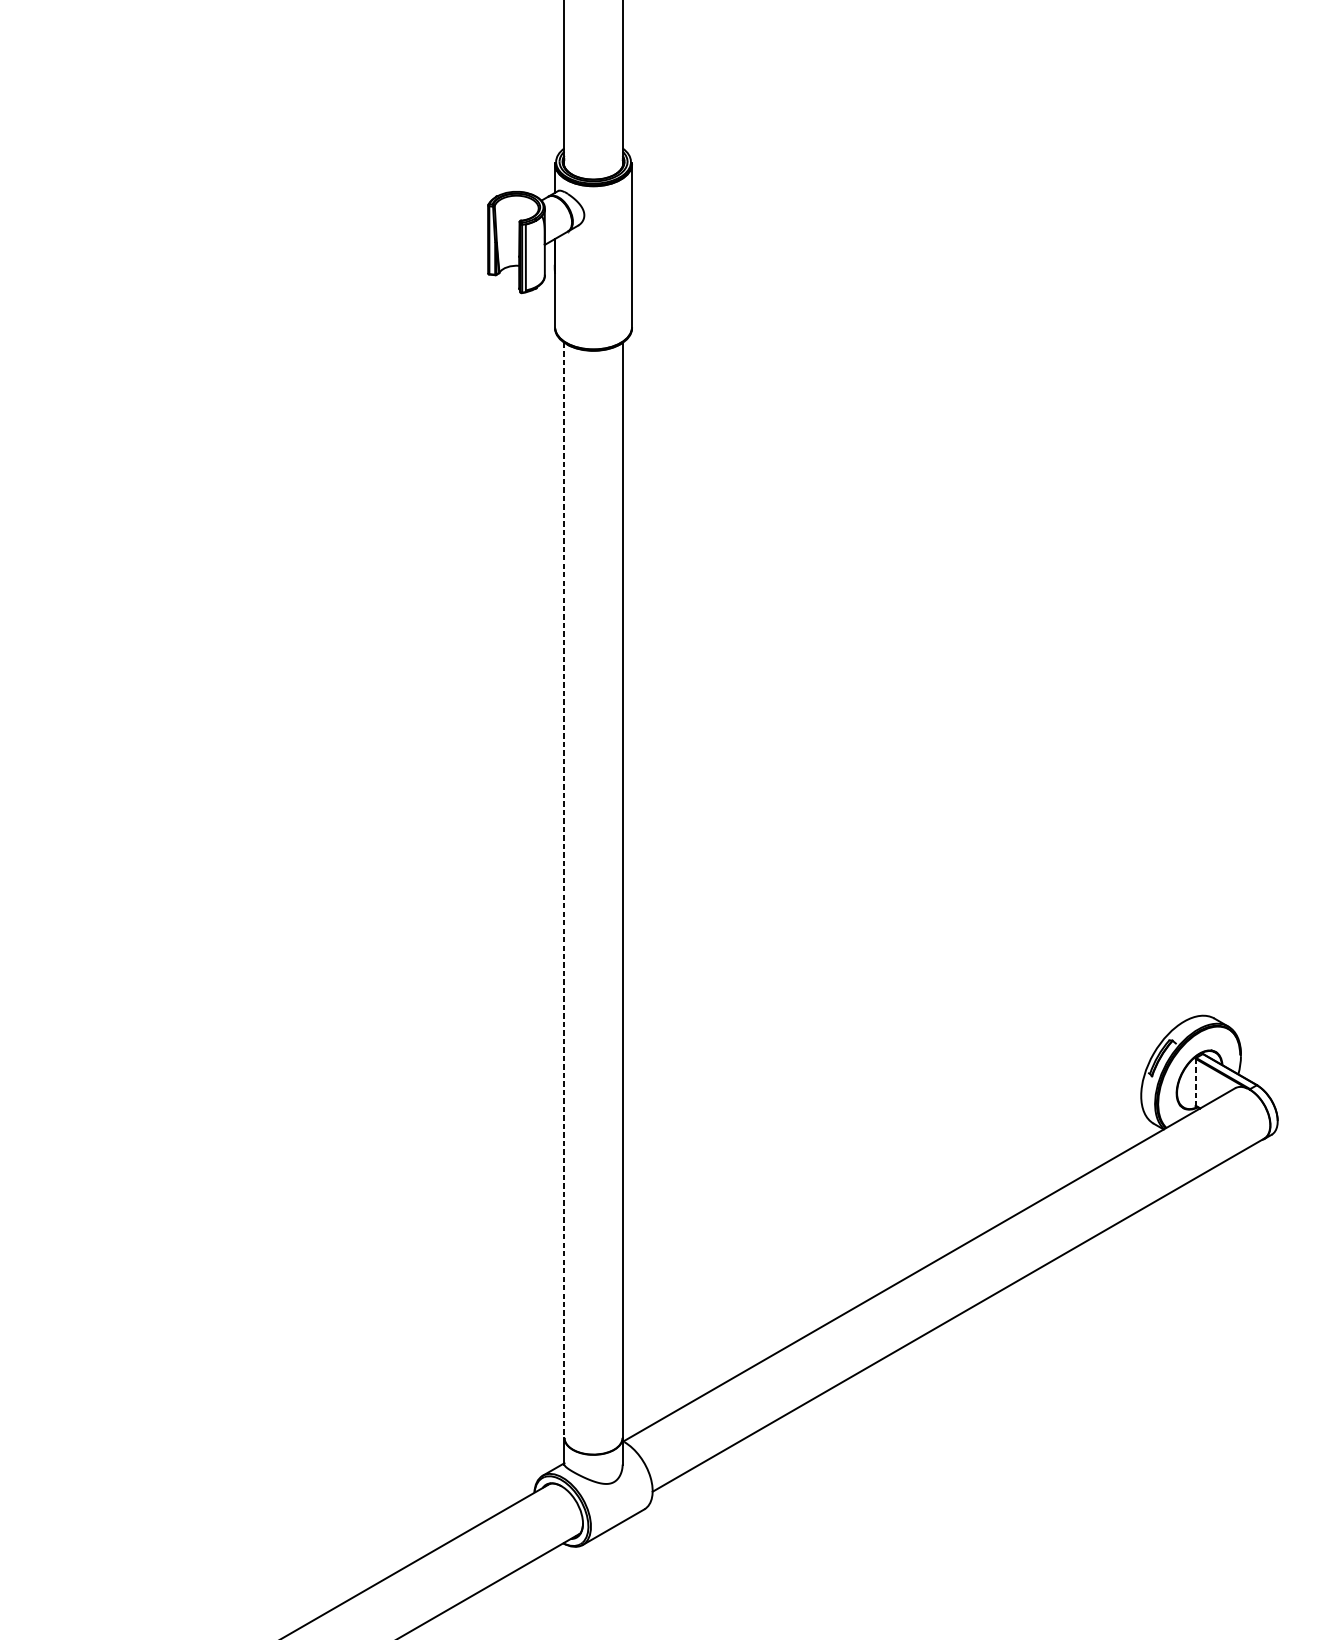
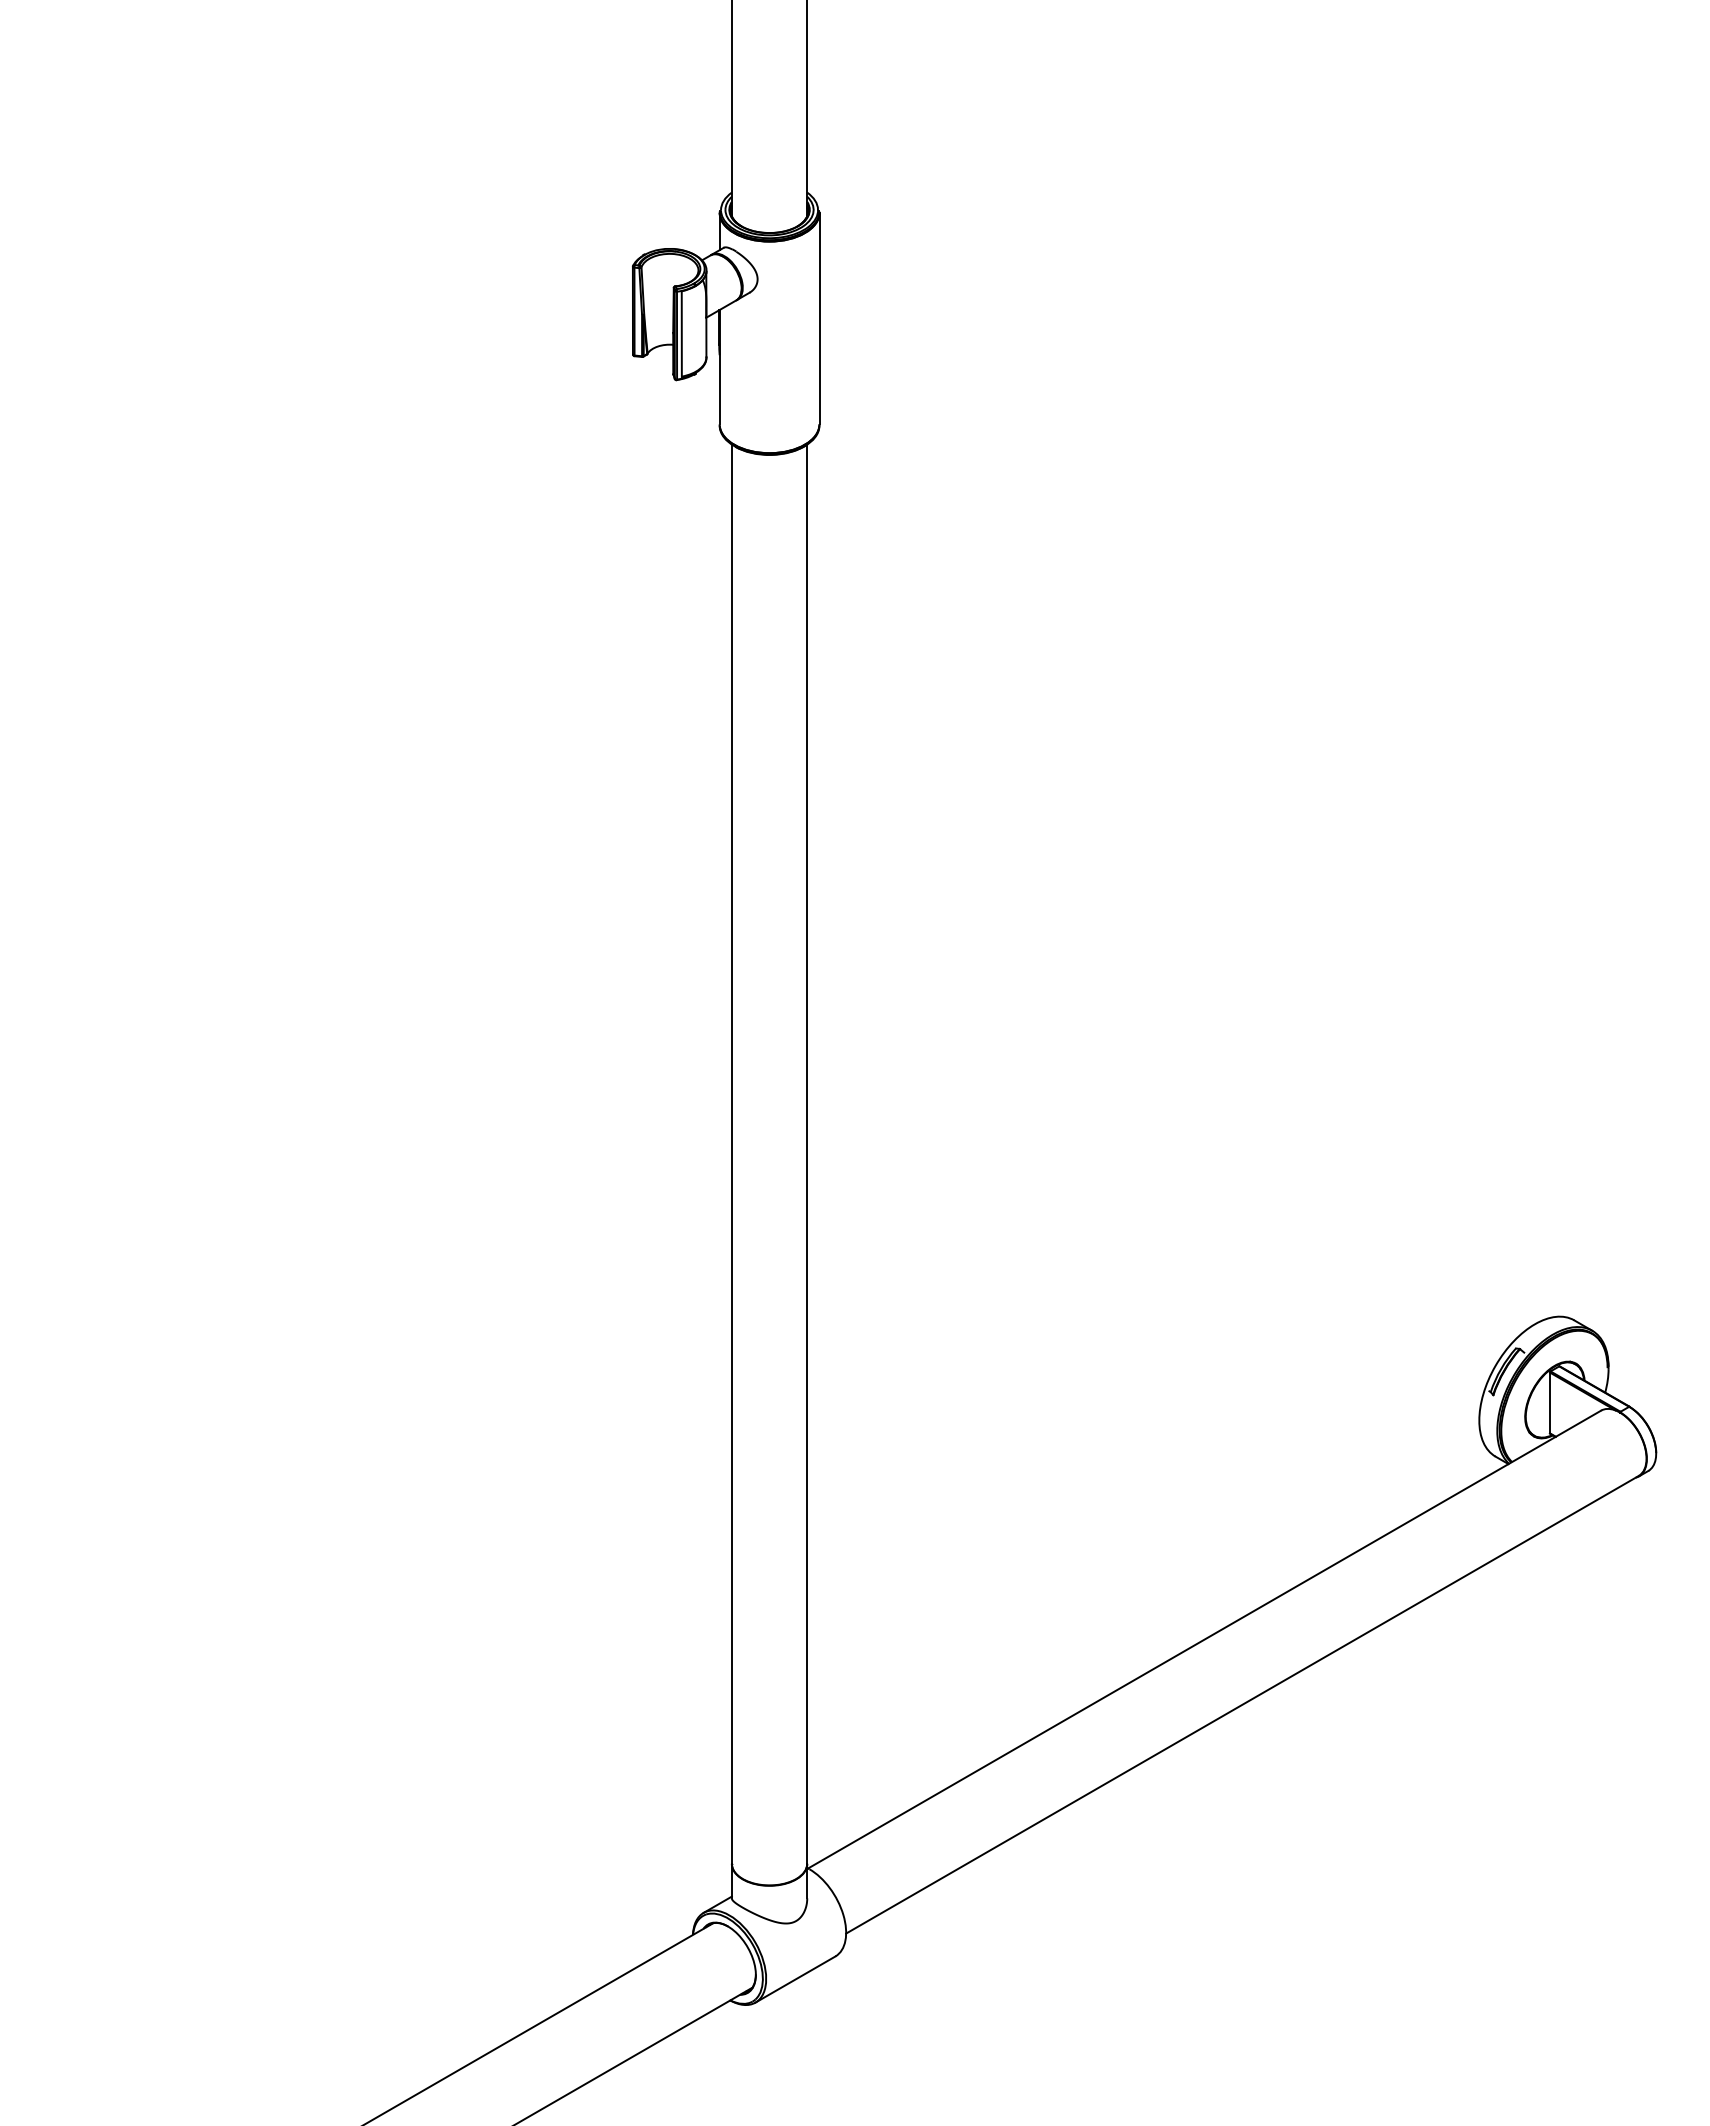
line: (564, 890) -> (731, 1154), dashed -> solid
line: (1195, 1082) -> (1549, 1403), dashed -> solid

